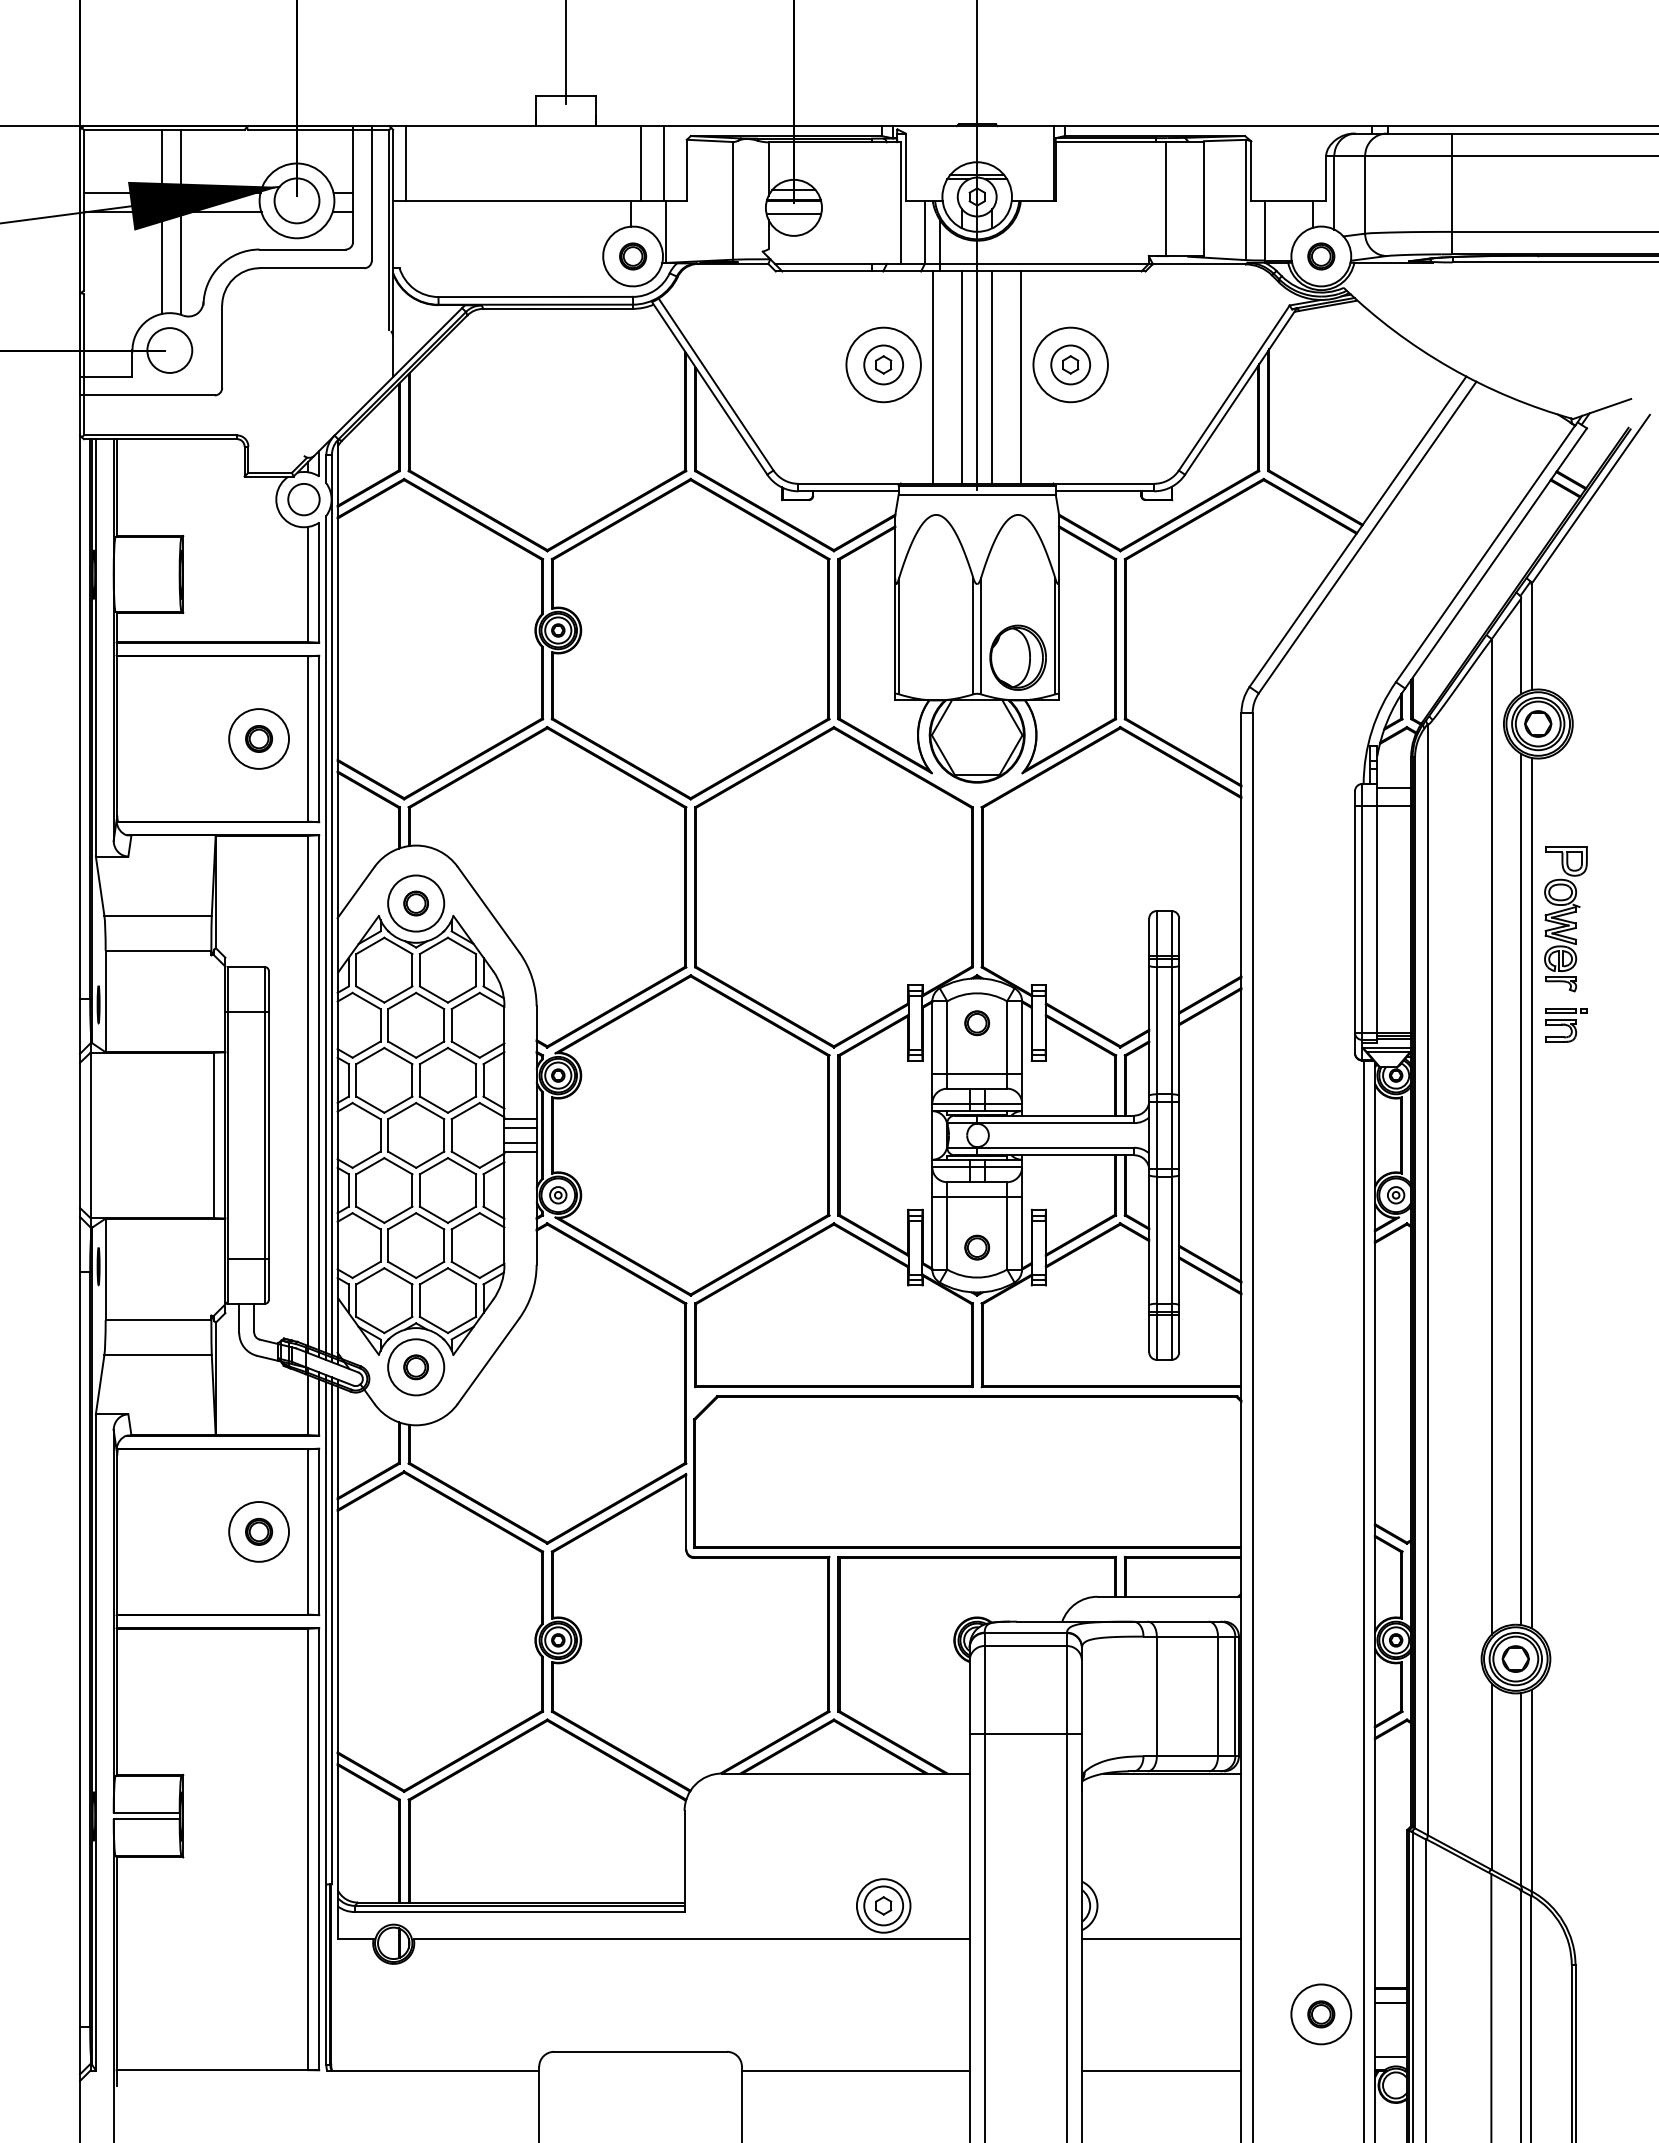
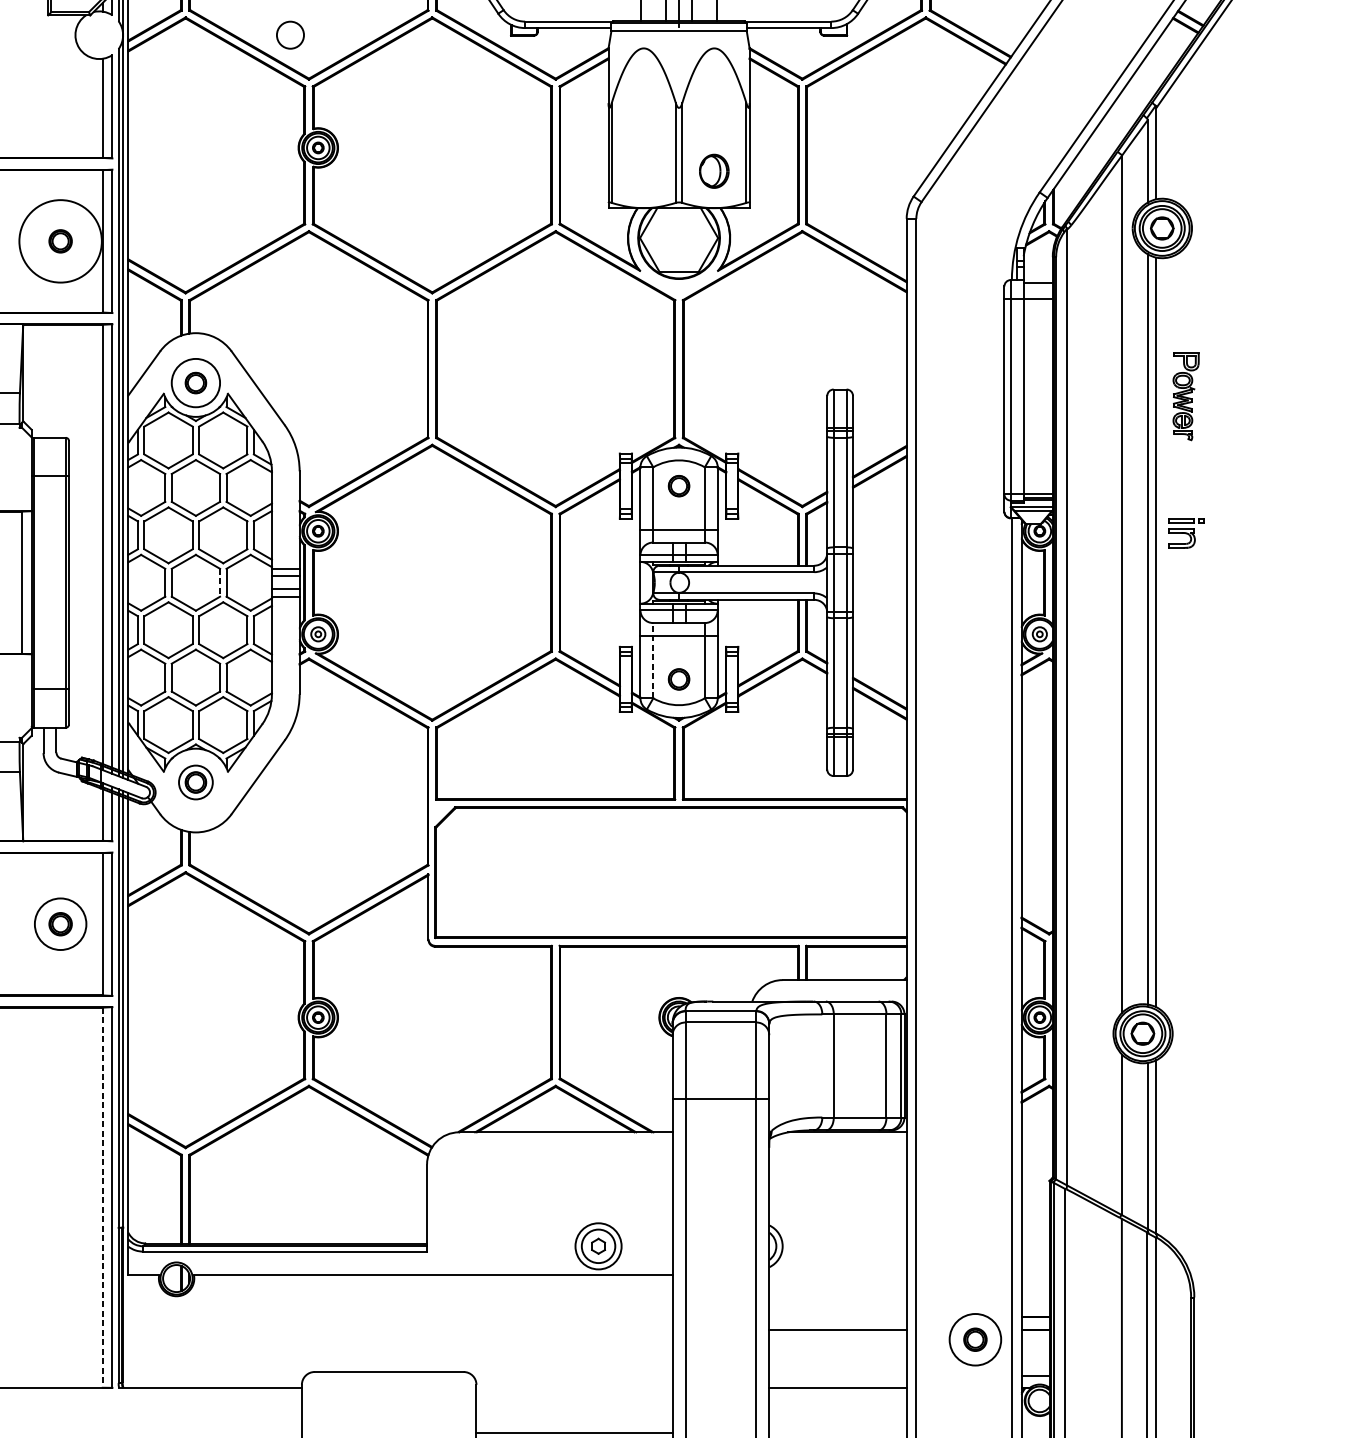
circle: (303, 499) -> (290, 35), moved
part: (1017, 657) -> (713, 171), size x0.6
circle: (259, 738) -> (60, 240), size x1.6
part: (1565, 919) -> (1185, 396), size x0.7
part: (1566, 1025) -> (1186, 533), moved
line: (444, 1135) -> (220, 582), solid -> dashed
line: (947, 1225) -> (653, 660), solid -> dashed
circle: (416, 1367) -> (196, 782), size x0.7
line: (308, 1849) -> (103, 1197), solid -> dashed
line: (1161, 1938) -> (837, 1329), moved
line: (855, 2070) -> (574, 1432), moved

